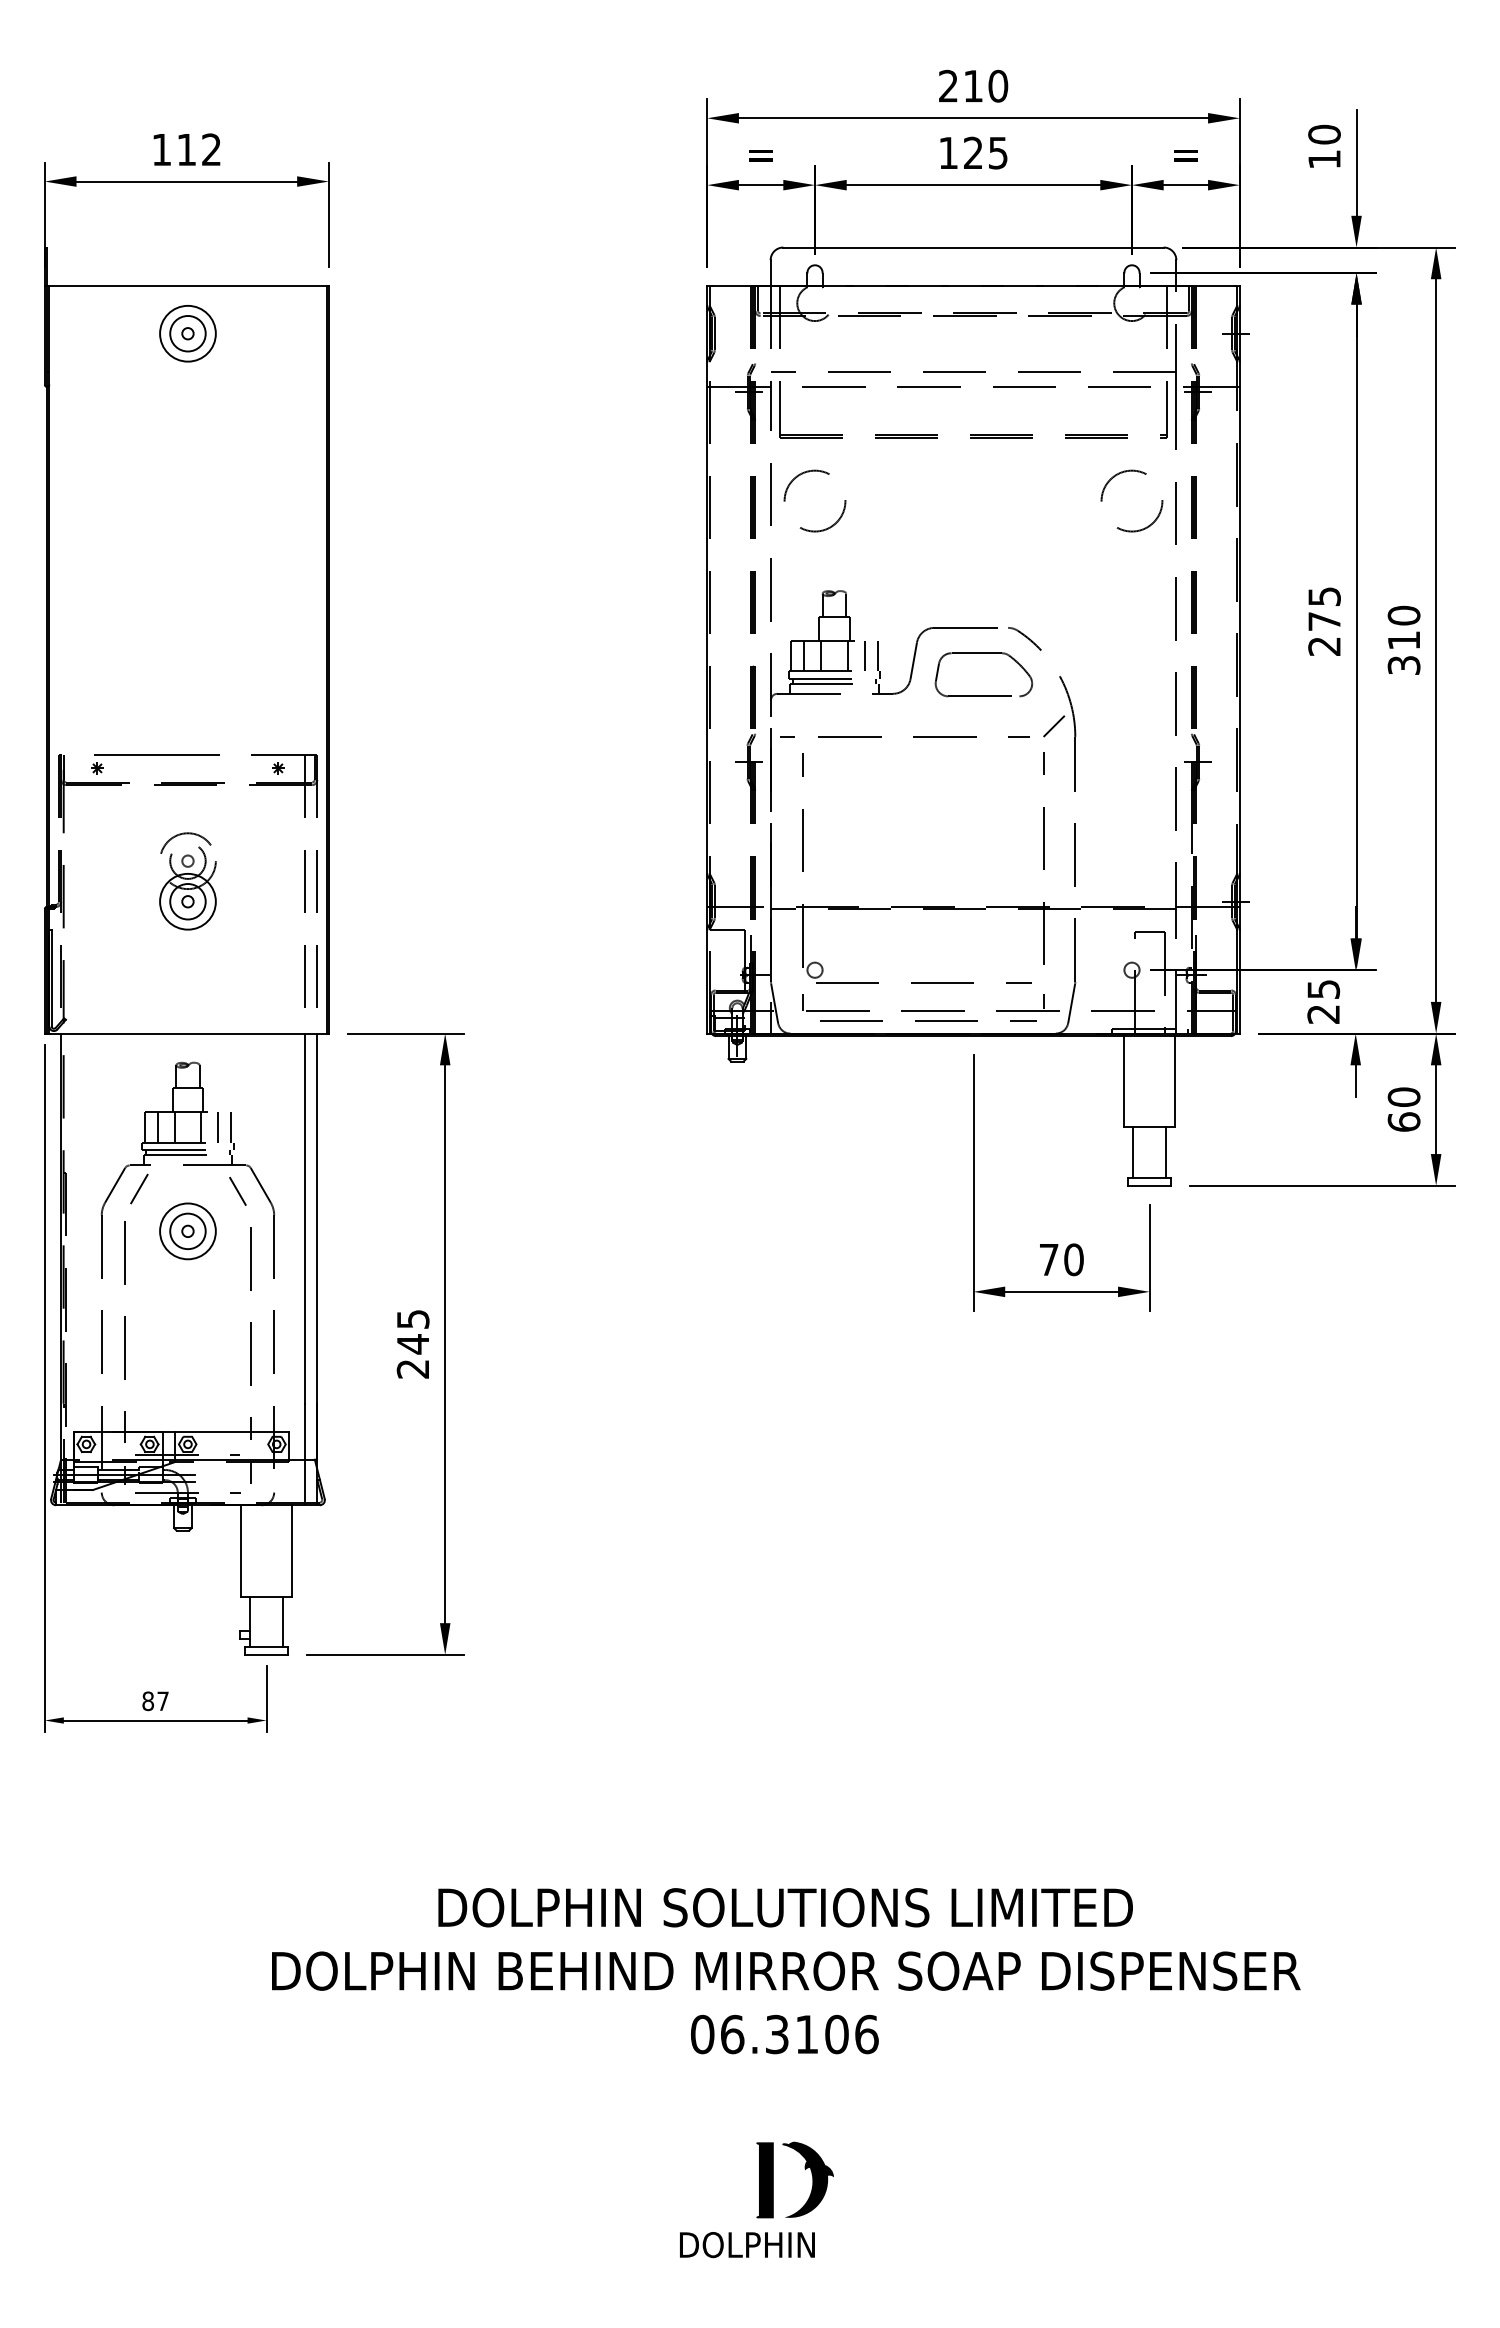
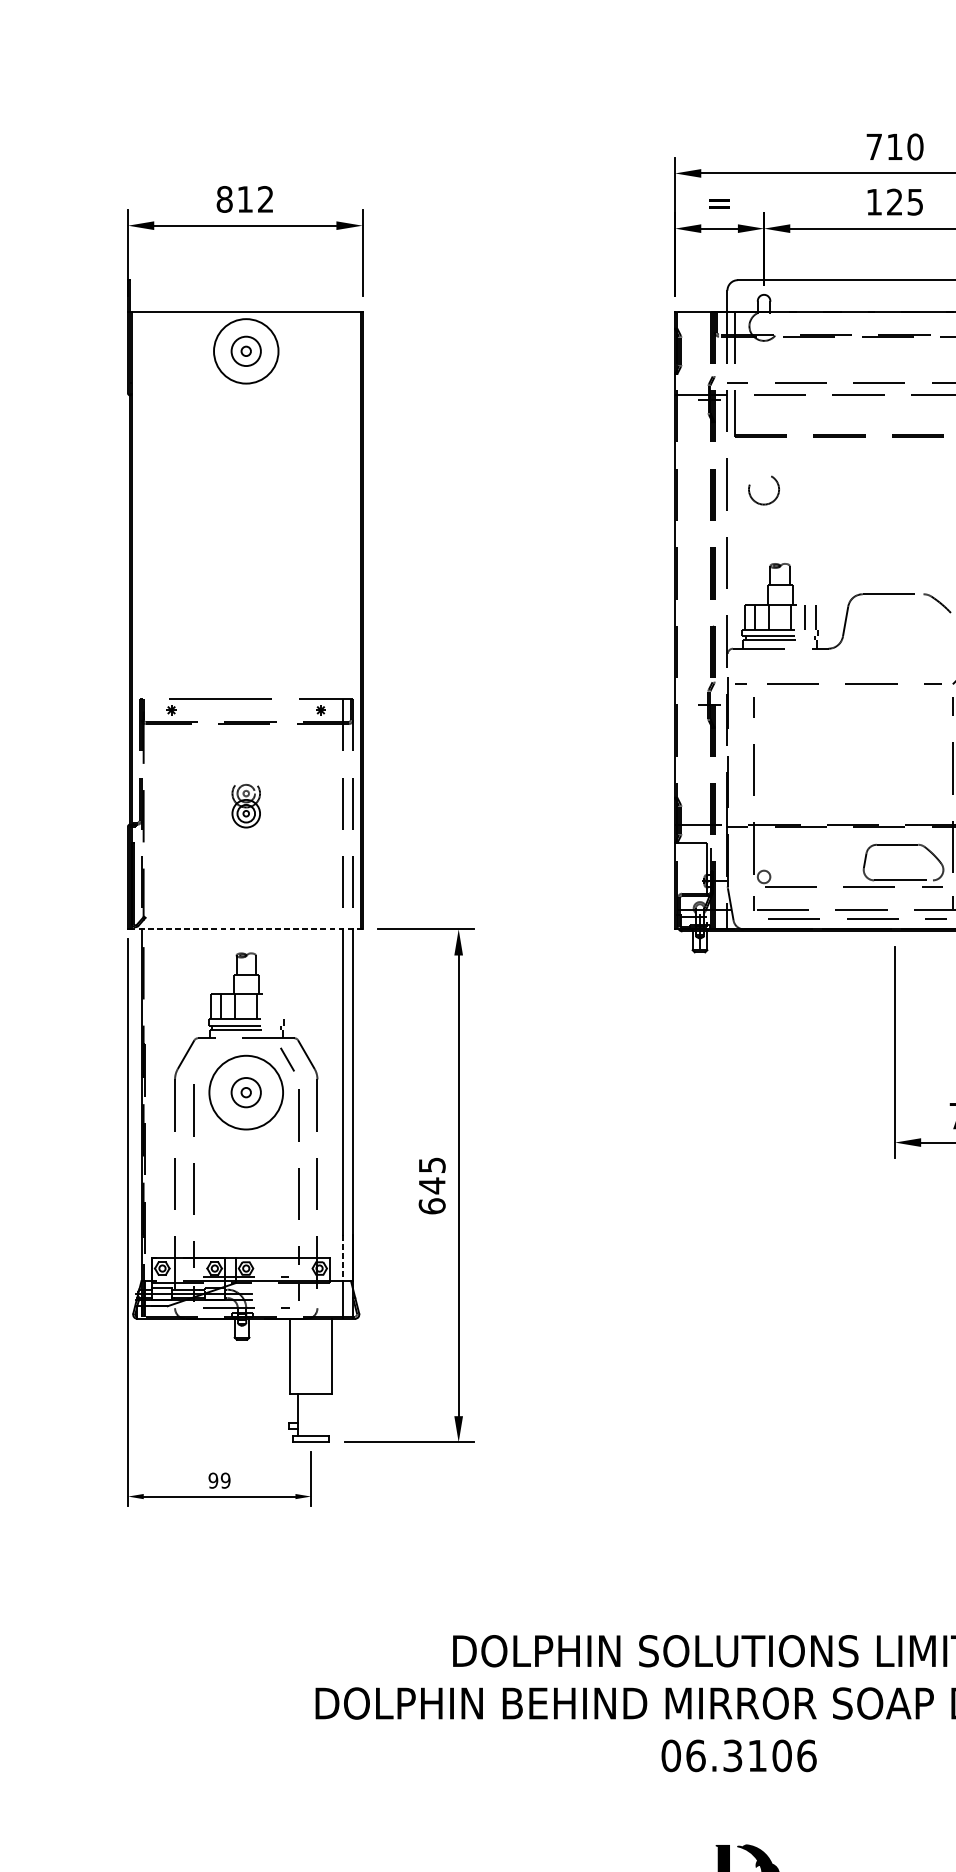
text: (948, 85) -> (874, 146), 210 -> 710
text: (161, 149) -> (224, 199), 112 -> 812
circle: (187, 333) -> (245, 351), size x1.4
circle: (814, 500) -> (763, 489), size x0.6
part: (983, 653) -> (903, 844), moved
part: (187, 881) -> (245, 803), size x0.6
line: (186, 1033) -> (245, 929), solid -> dashed
line: (217, 1127) -> (270, 1006), removed
line: (231, 1127) -> (282, 1006), removed
line: (139, 1189) -> (206, 1058), removed
circle: (187, 1231) -> (245, 1092), size x1.6
text: (412, 1368) -> (431, 1205), 245 -> 645
line: (304, 1431) -> (342, 1257), solid -> dashed
line: (283, 1621) -> (325, 1414), removed
text: (155, 1701) -> (219, 1480), 87 -> 99

